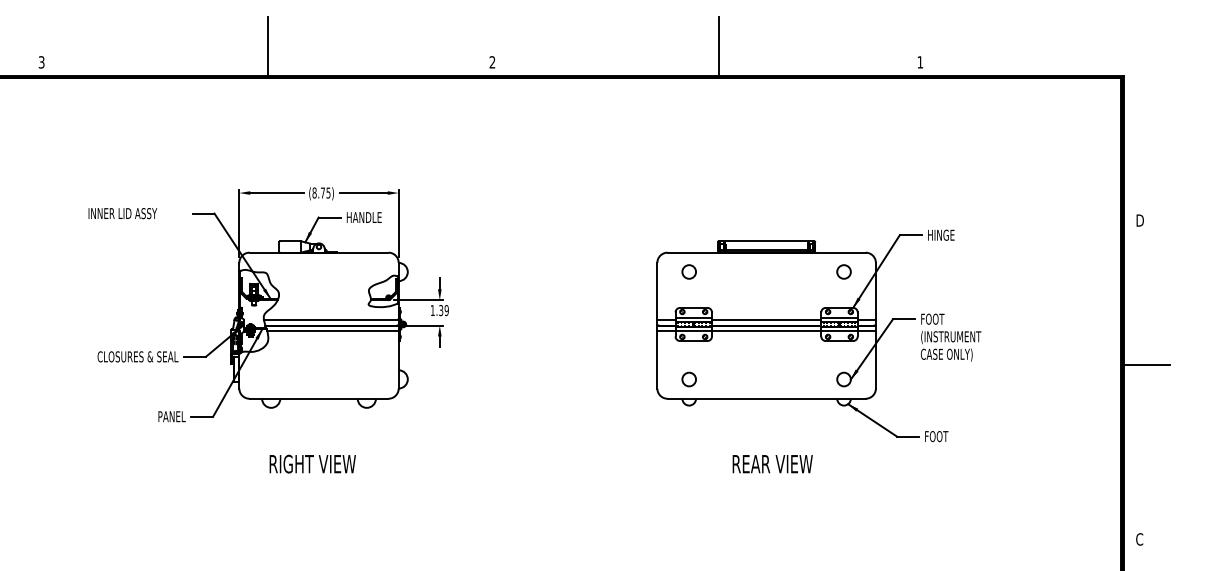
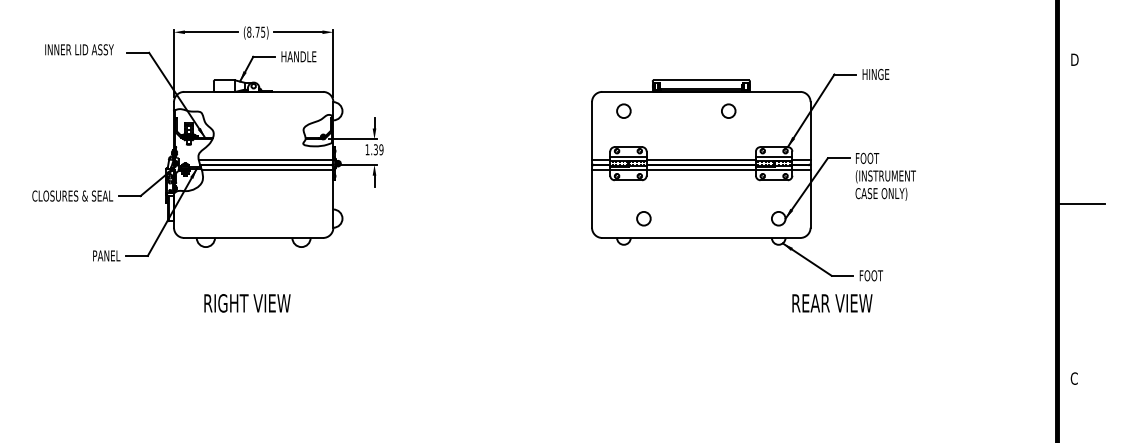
text: (122, 213) -> (79, 49), moved
circle: (843, 271) -> (728, 110), moved
circle: (688, 379) -> (643, 218), moved
text: (772, 464) -> (832, 303), moved

